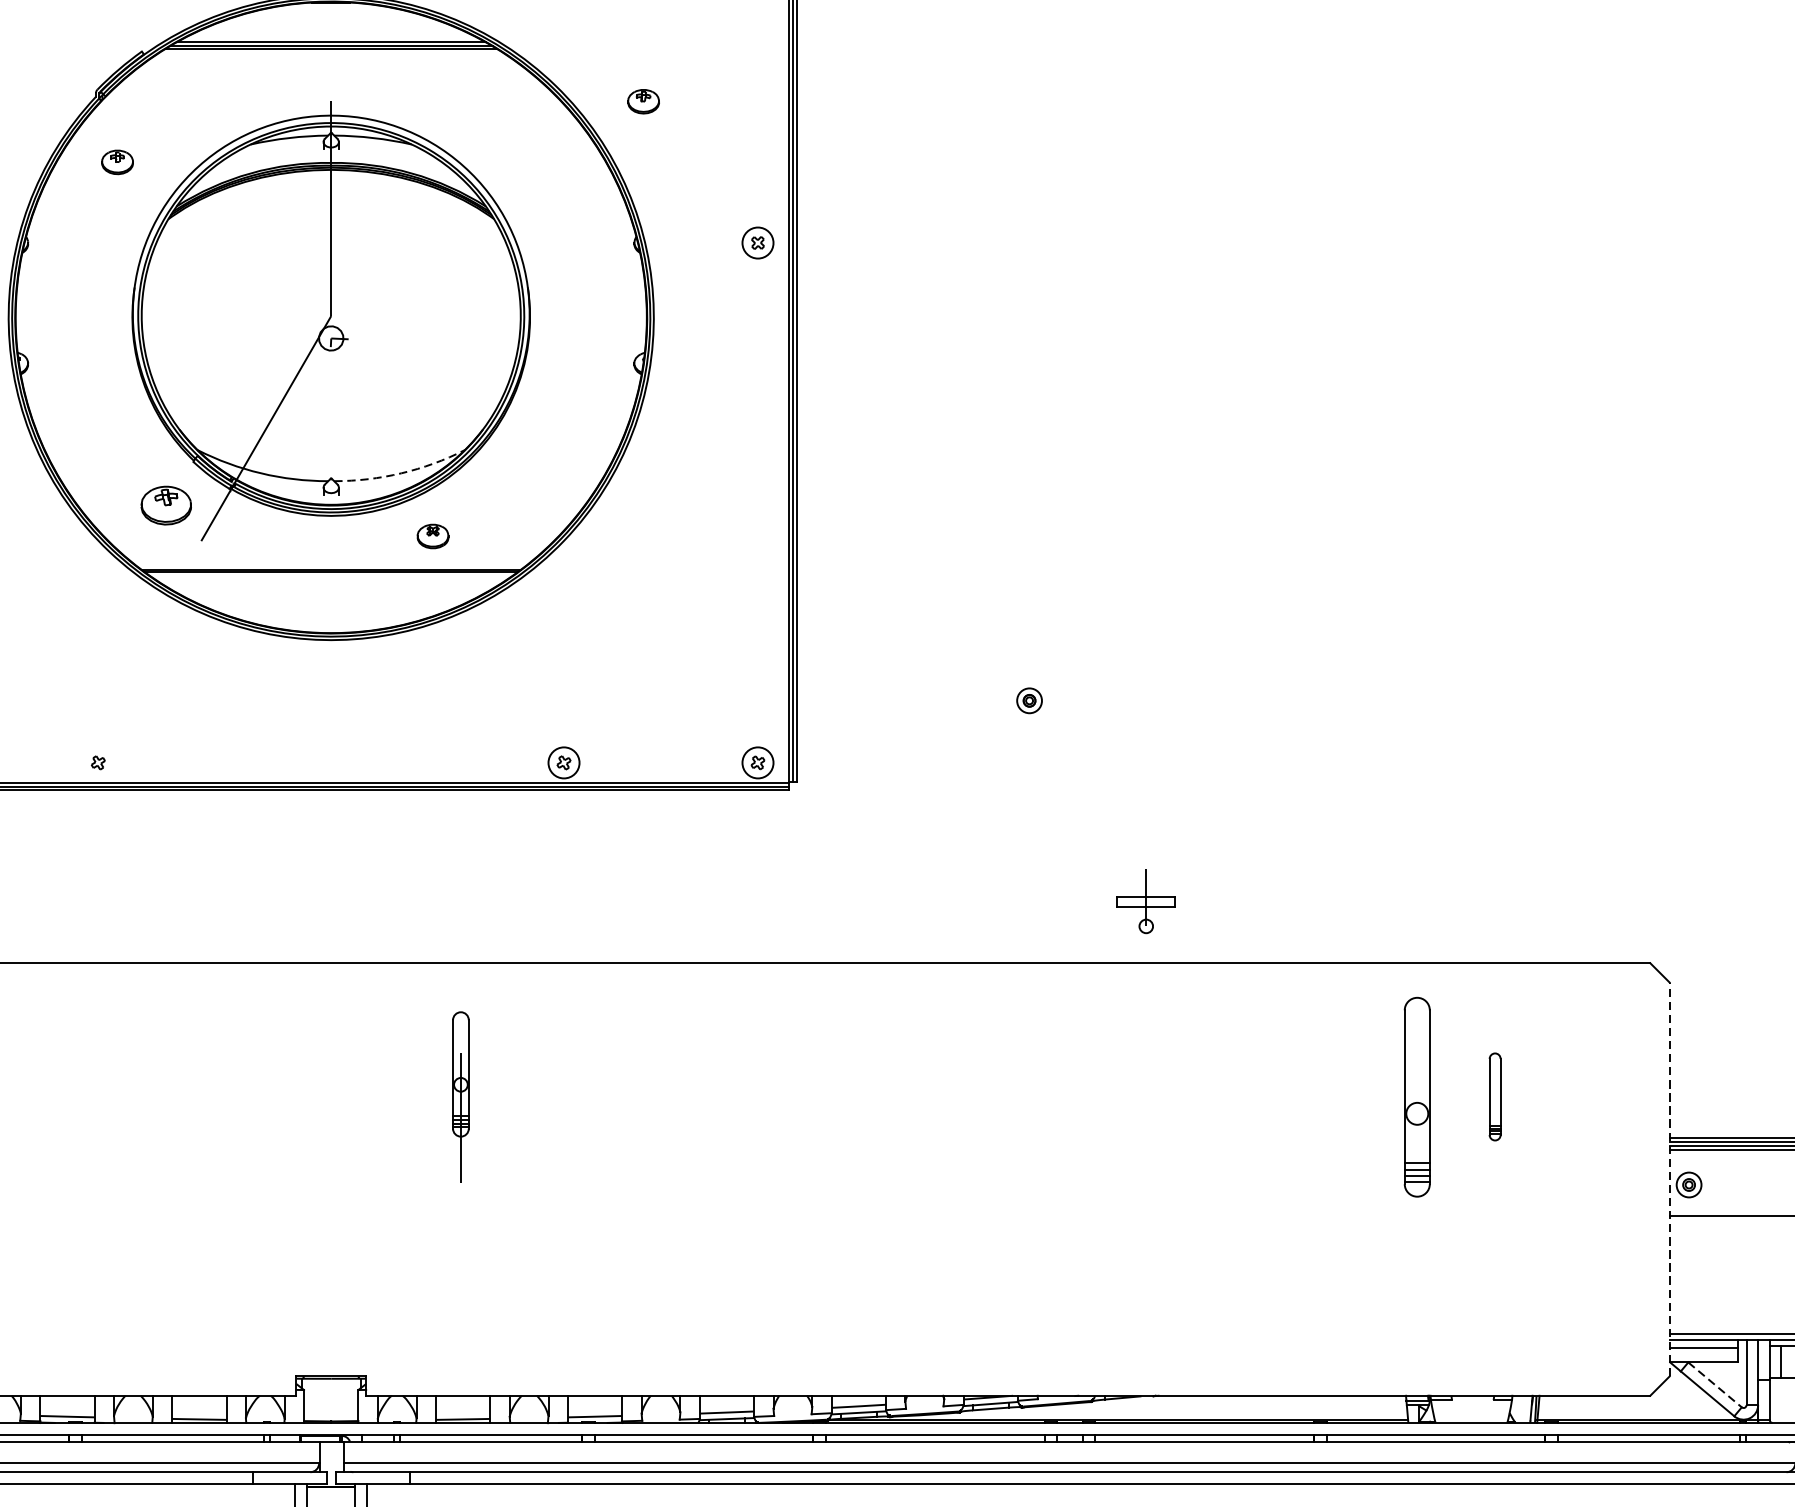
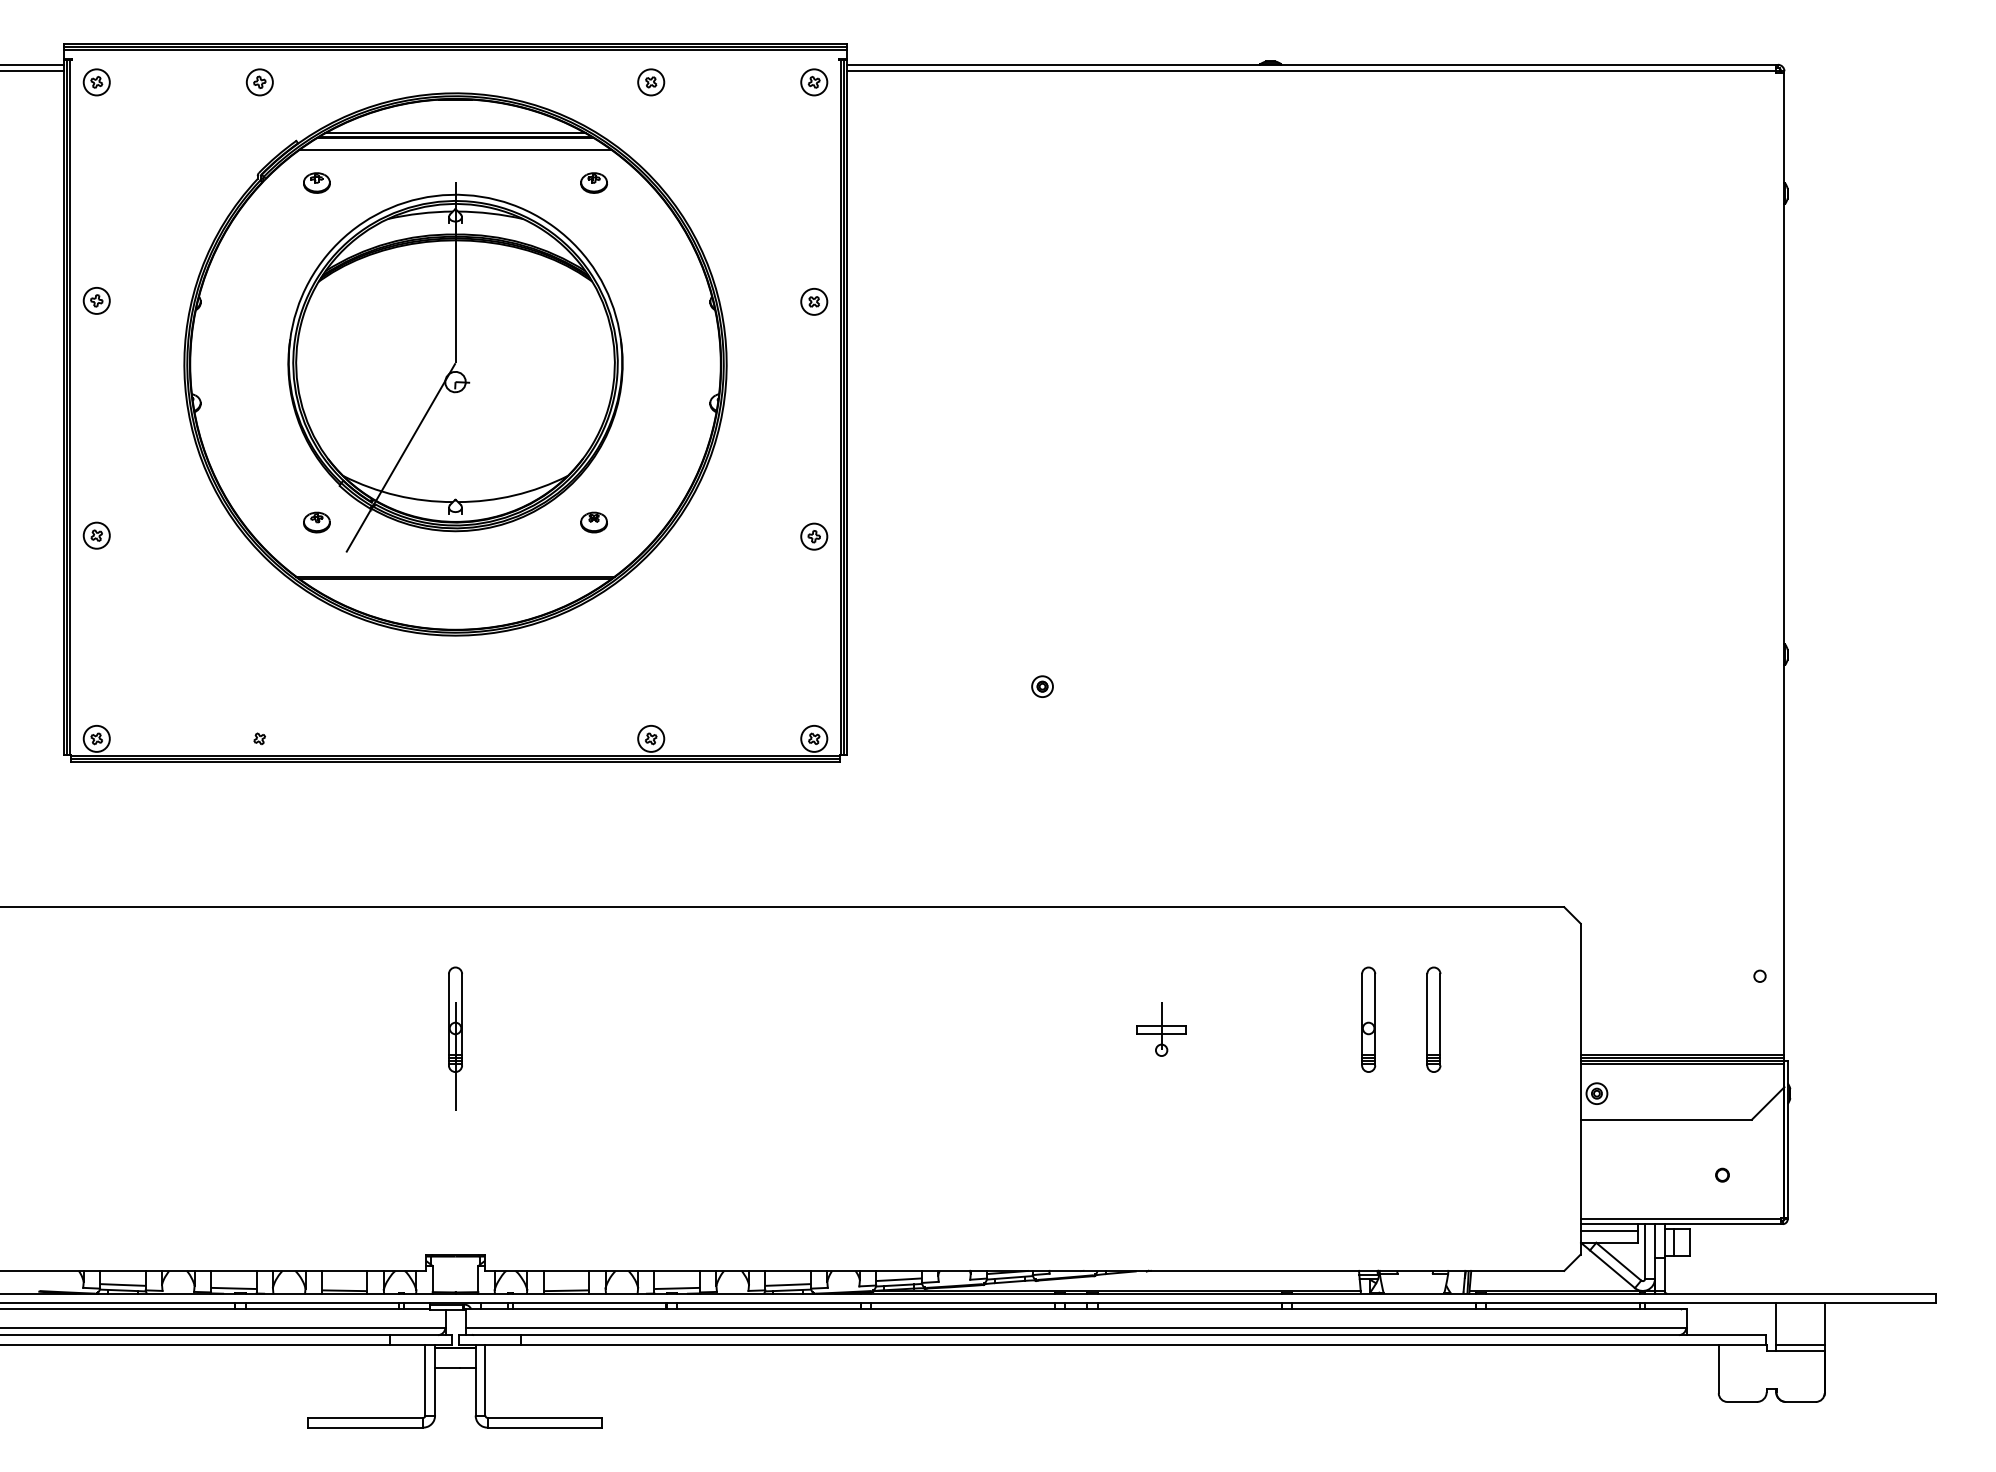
line: (331, 61) -> (455, 149), added
part: (642, 101) -> (593, 182), moved
part: (117, 161) -> (316, 182), moved
arc: (401, 473) -> (514, 495), dashed -> solid
part: (165, 505) -> (316, 522), size x0.62
part: (758, 522) -> (814, 536), added
part: (432, 536) -> (593, 522), moved
part: (1146, 901) -> (1161, 1029), moved
part: (460, 1096) -> (455, 1038), moved
part: (1417, 1096) -> (1368, 1019), size x0.62
part: (1494, 1096) -> (1433, 1019), size x1.43
line: (1669, 1180) -> (1580, 1089), dashed -> solid
line: (1715, 1385) -> (1619, 1262), dashed -> solid

